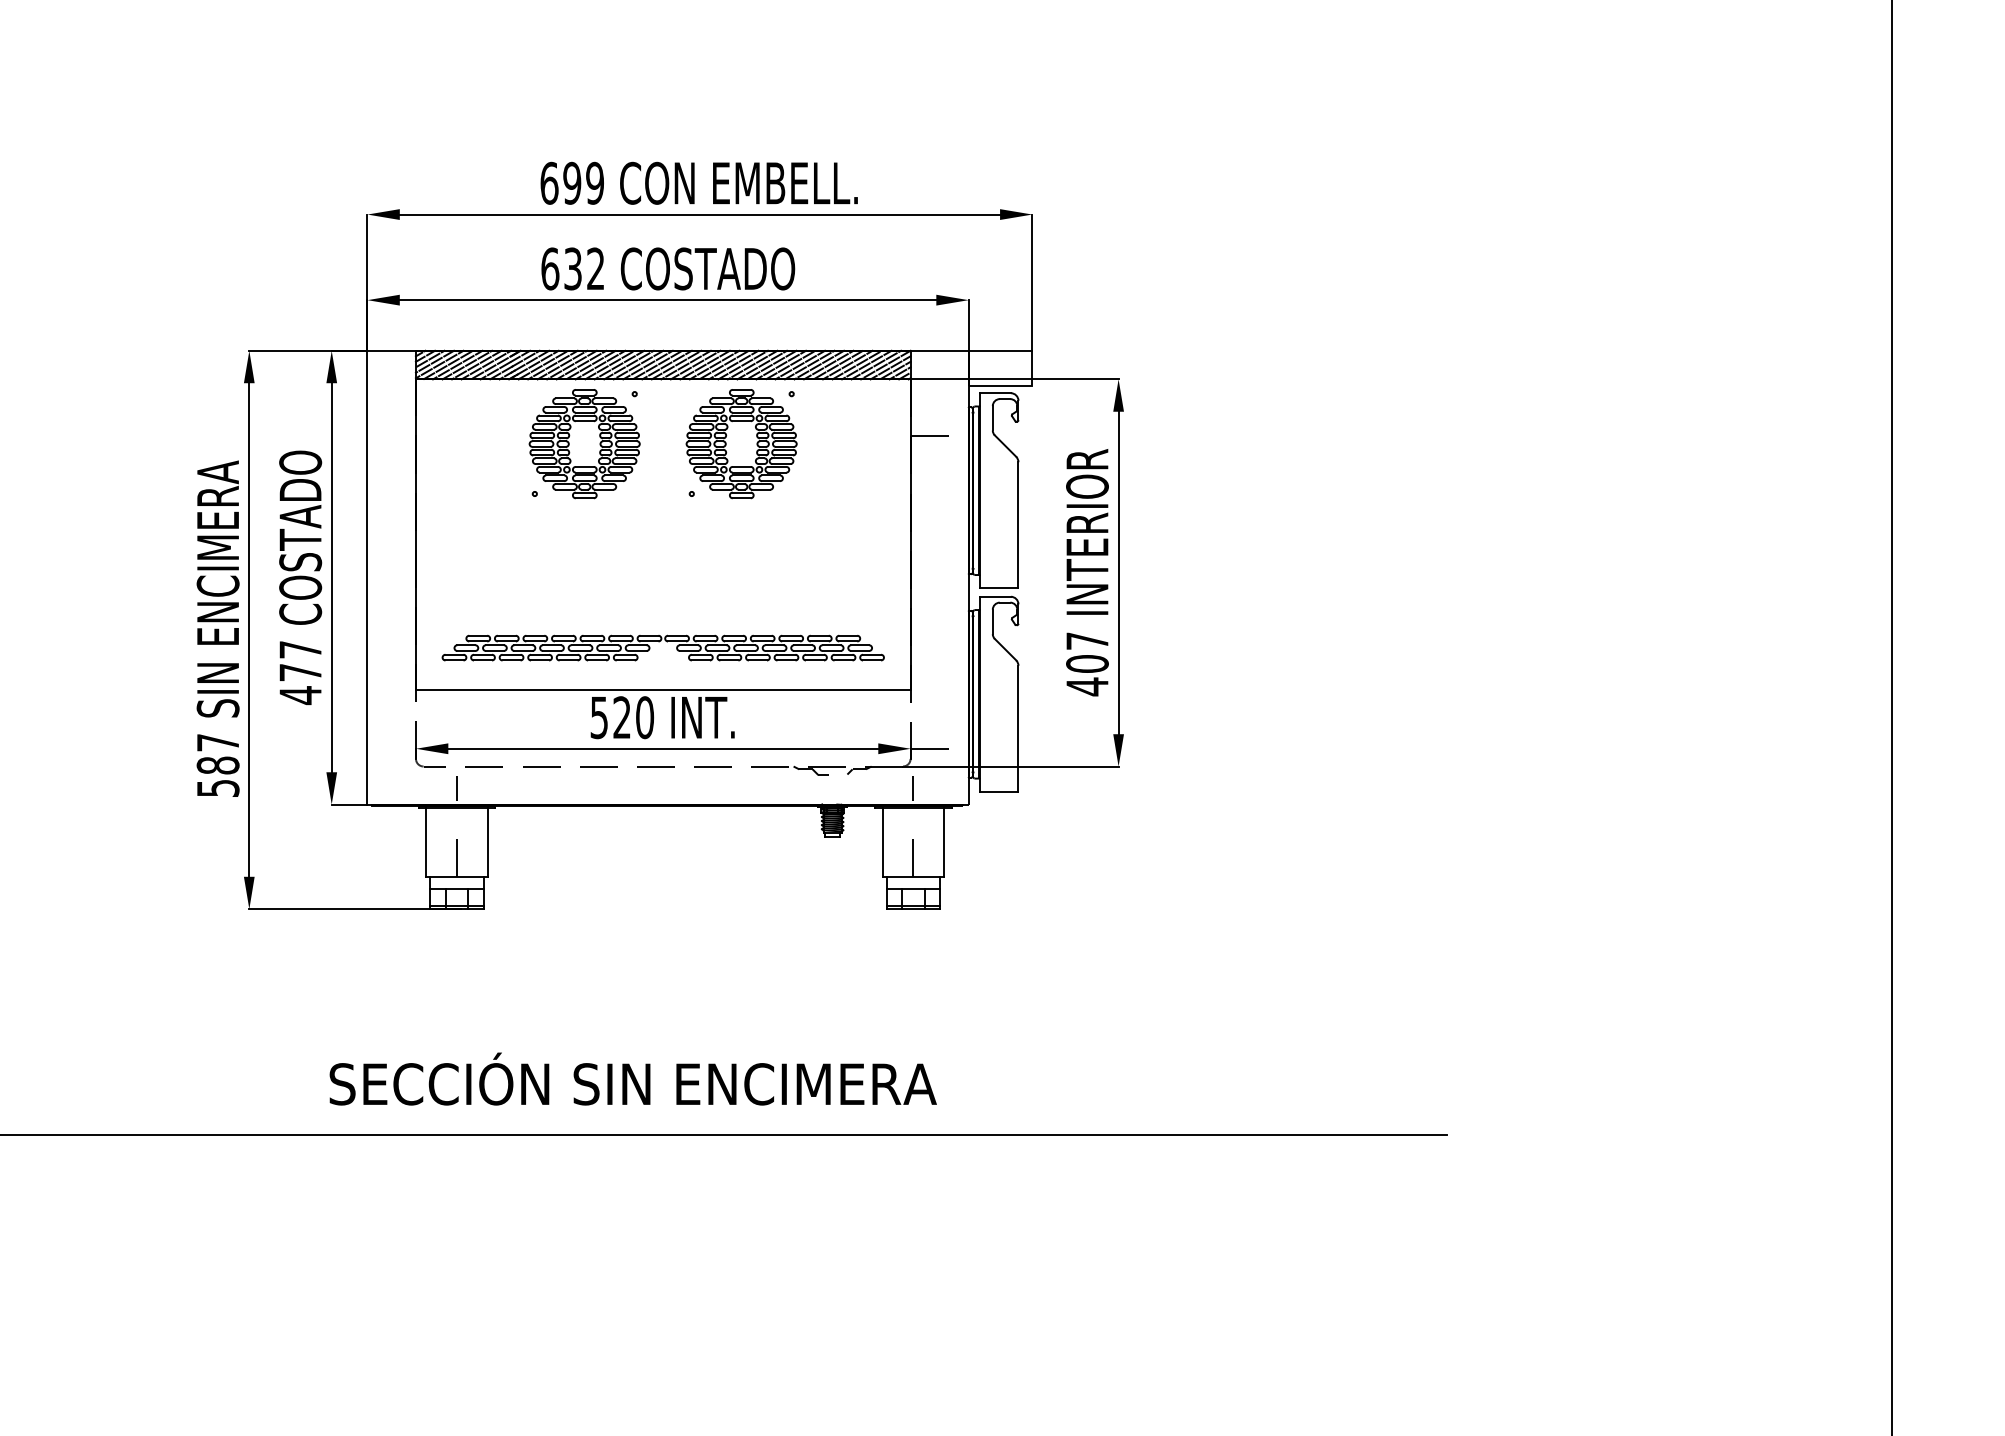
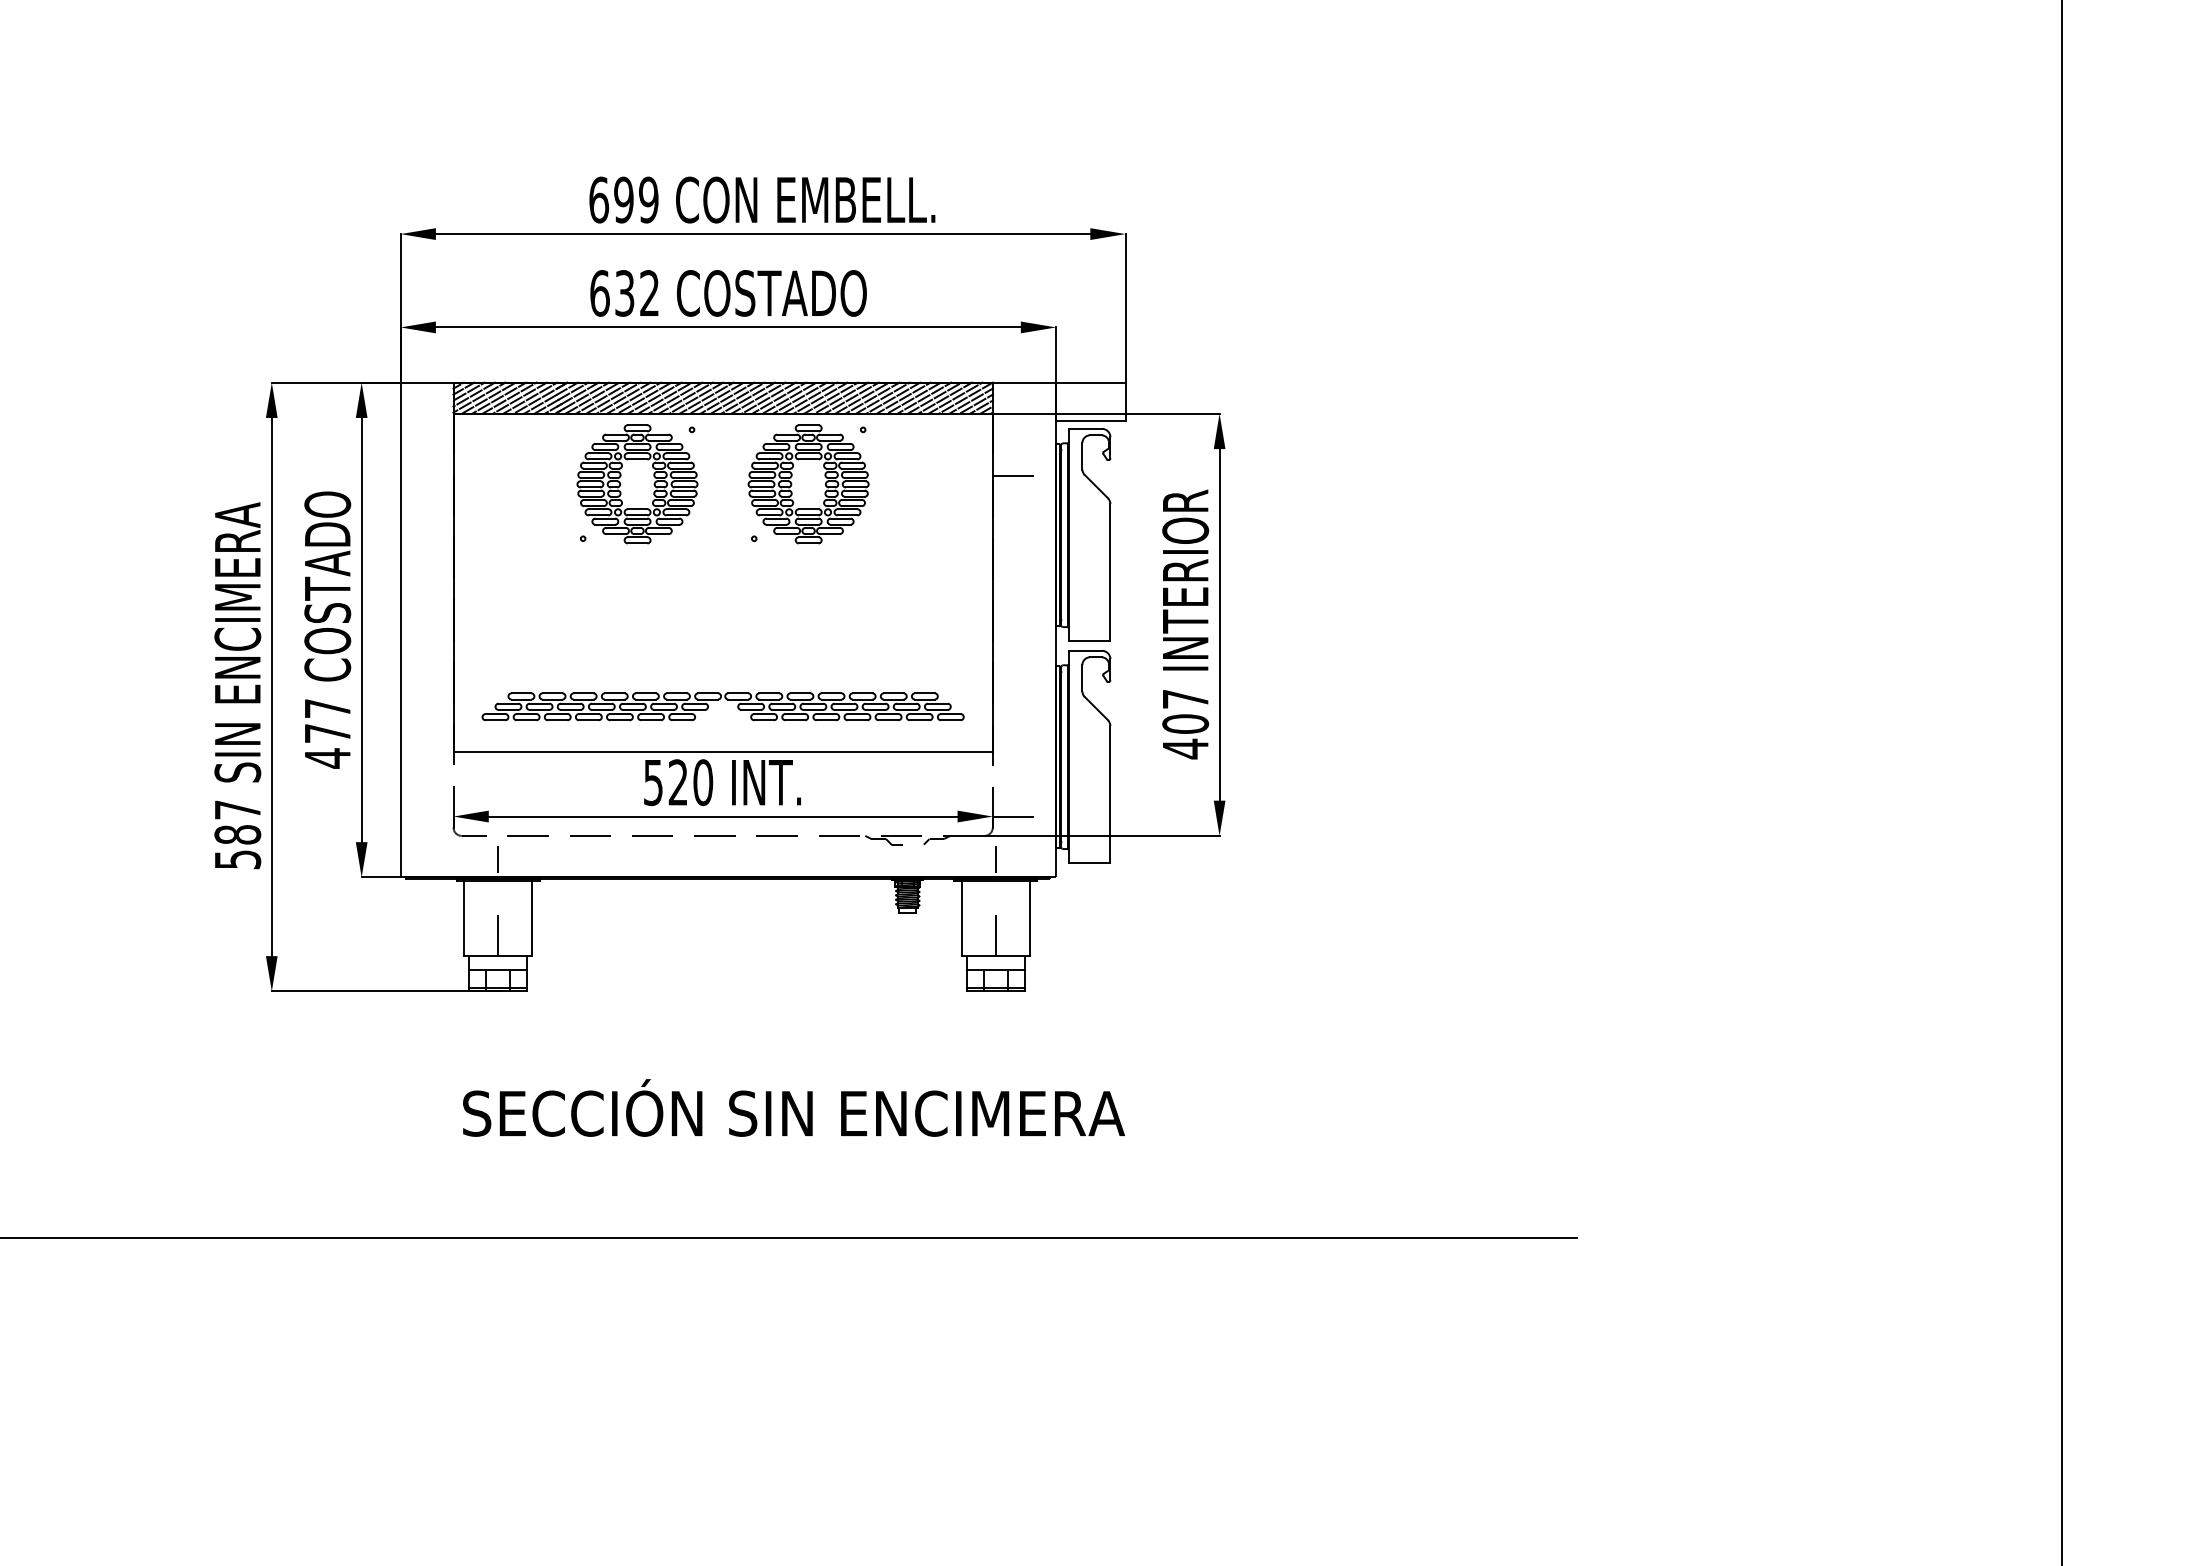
text: (632, 1078) -> (793, 1107), moved

